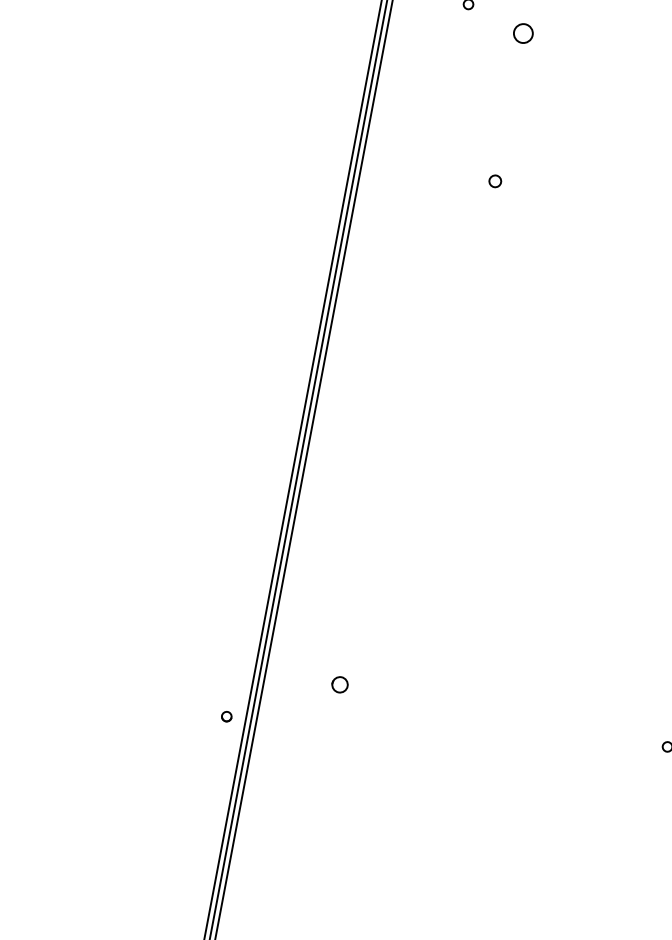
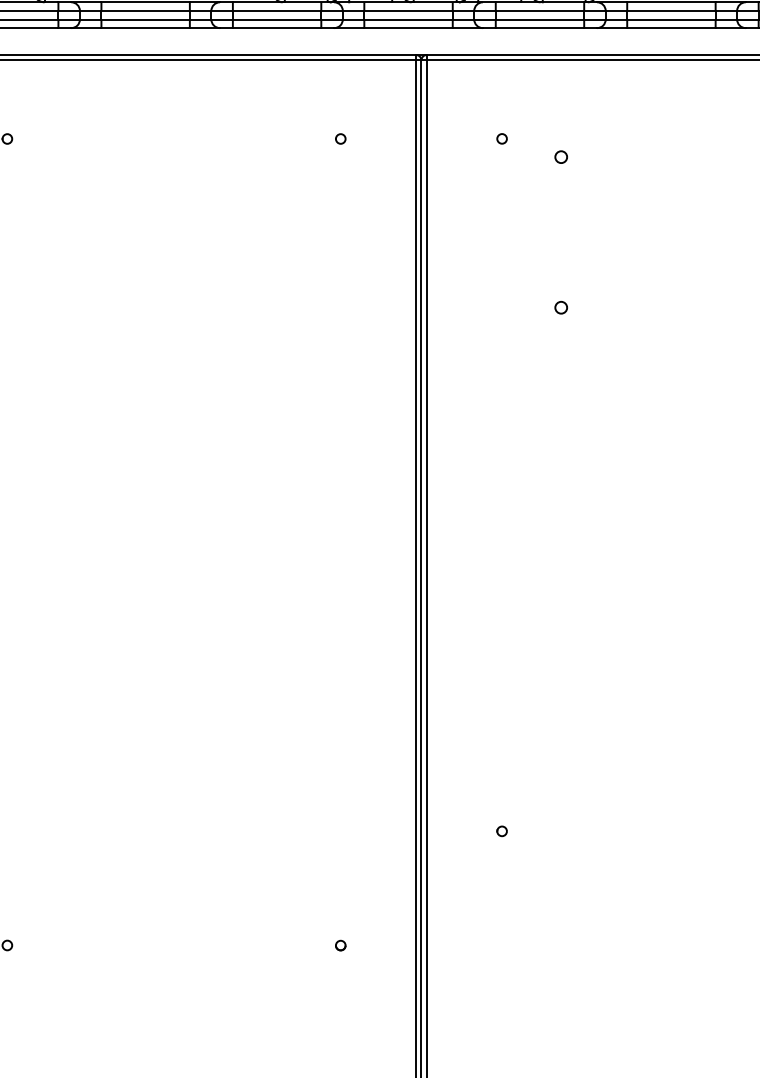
circle: (522, 32) -> (560, 156), size x0.62
part: (339, 684) -> (501, 831), size x0.62
part: (226, 716) -> (340, 945), moved

